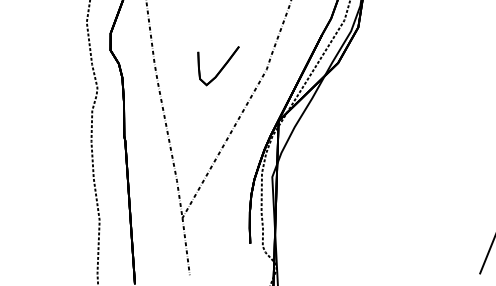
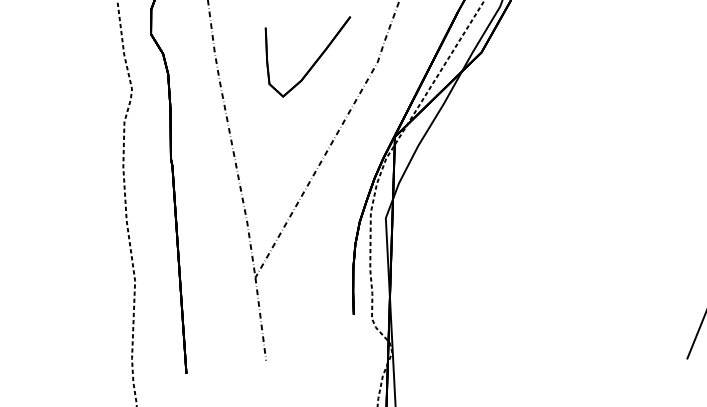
part: (218, 65) -> (307, 56), size x1.43

